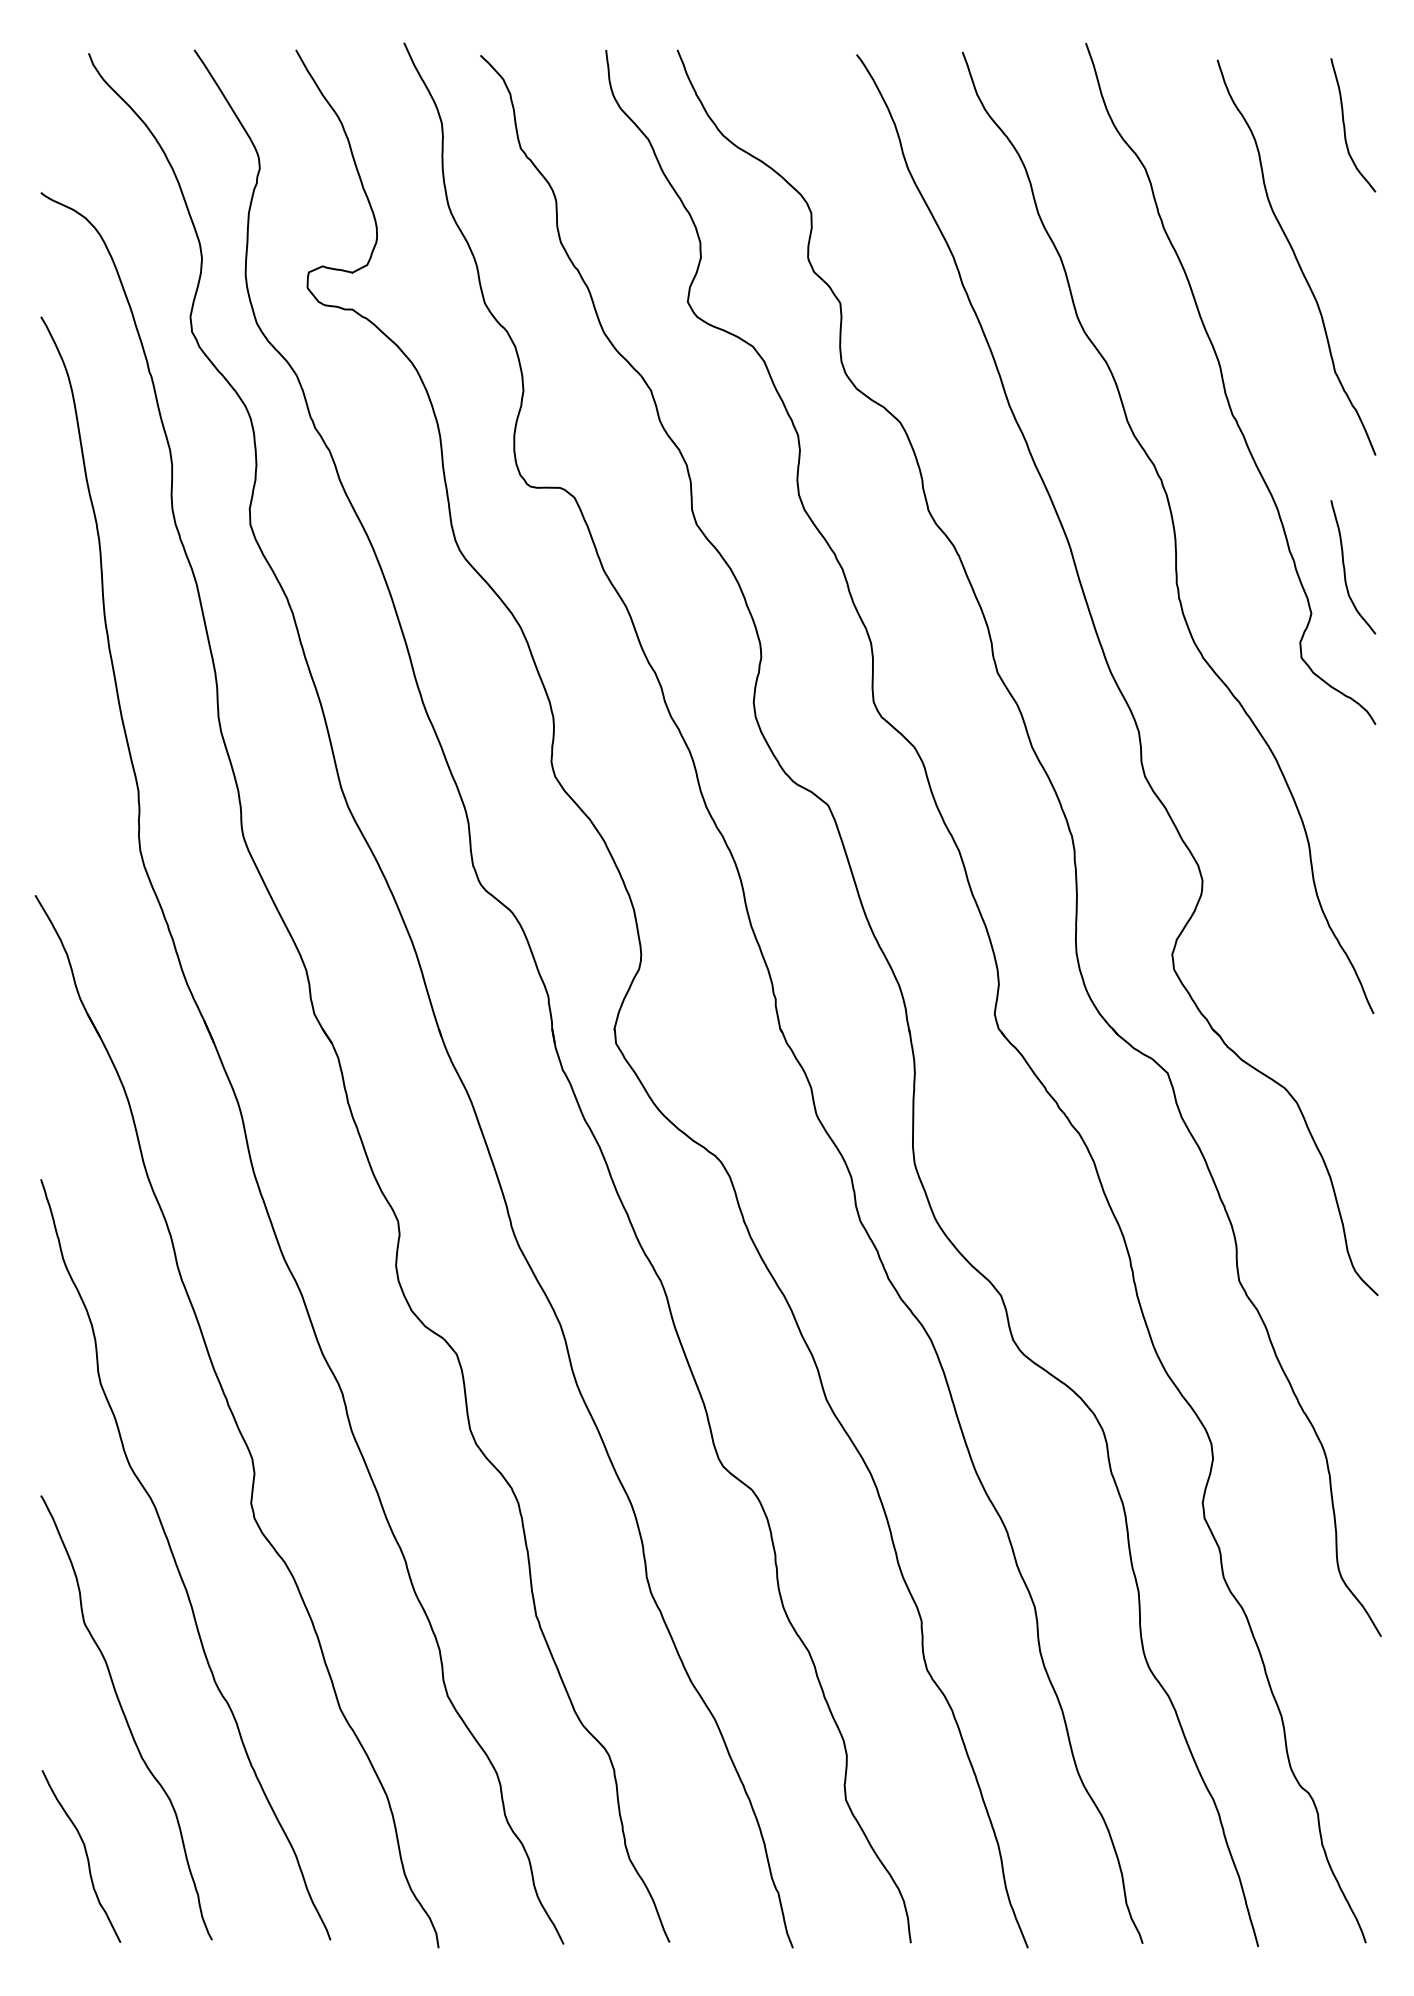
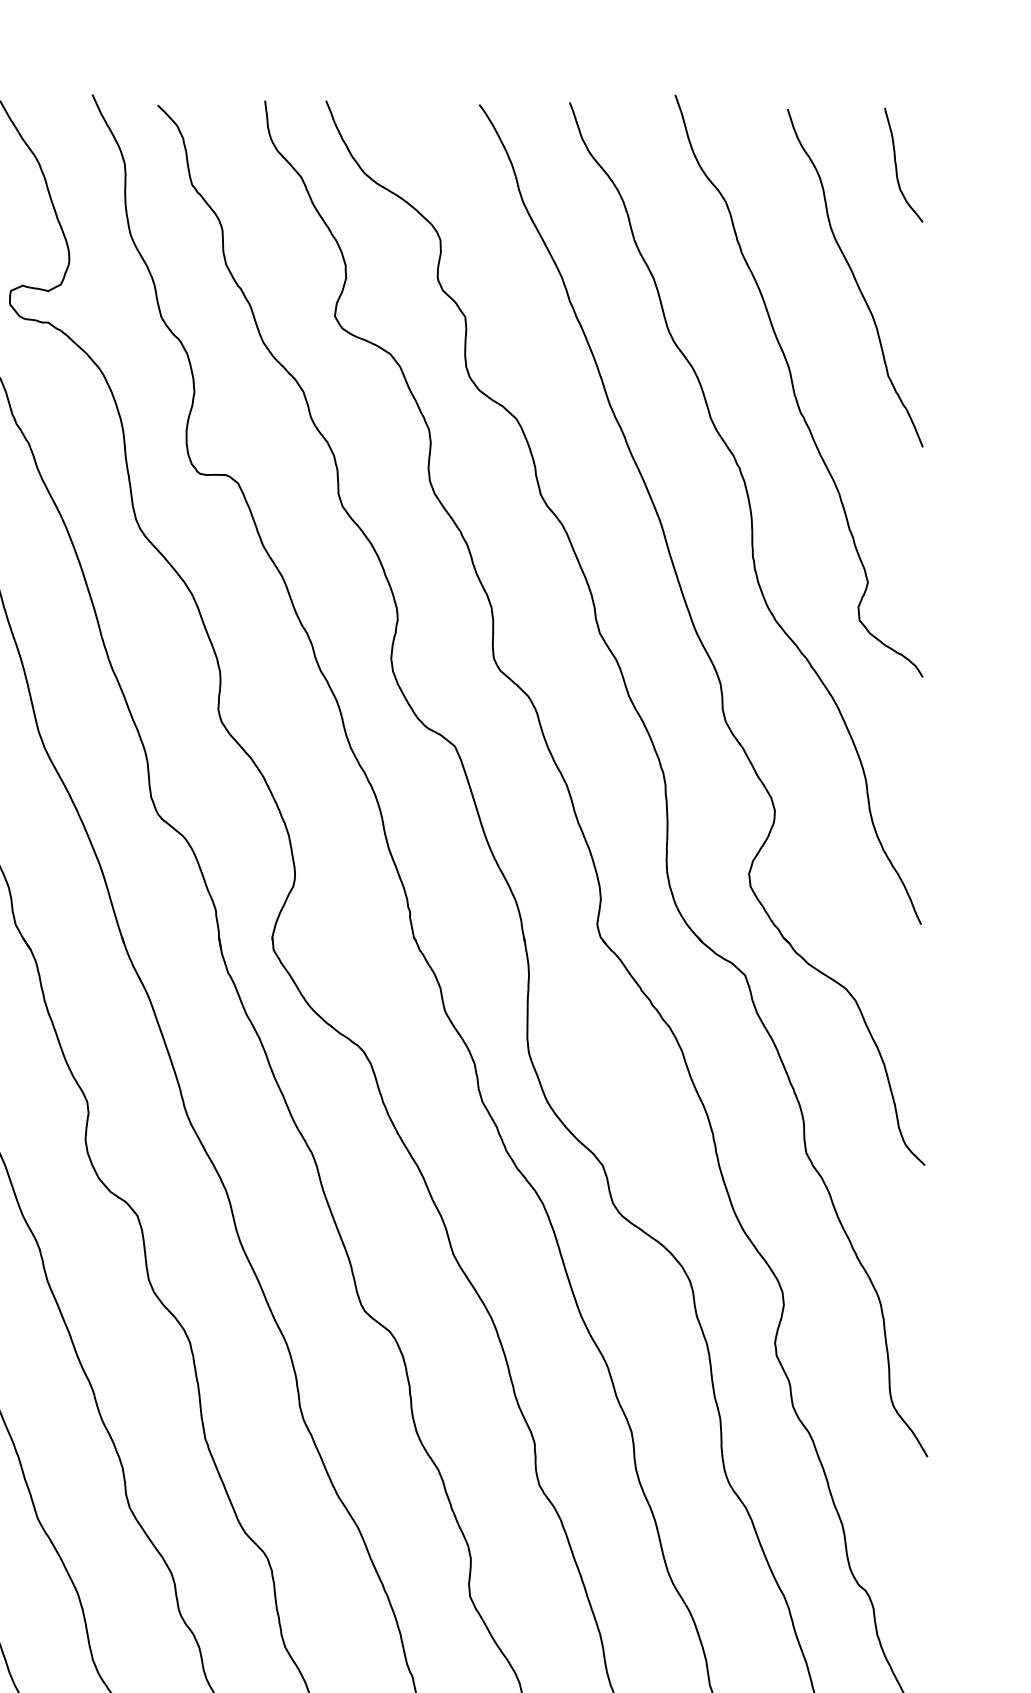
curve: (1345, 568) -> (897, 543), removed

